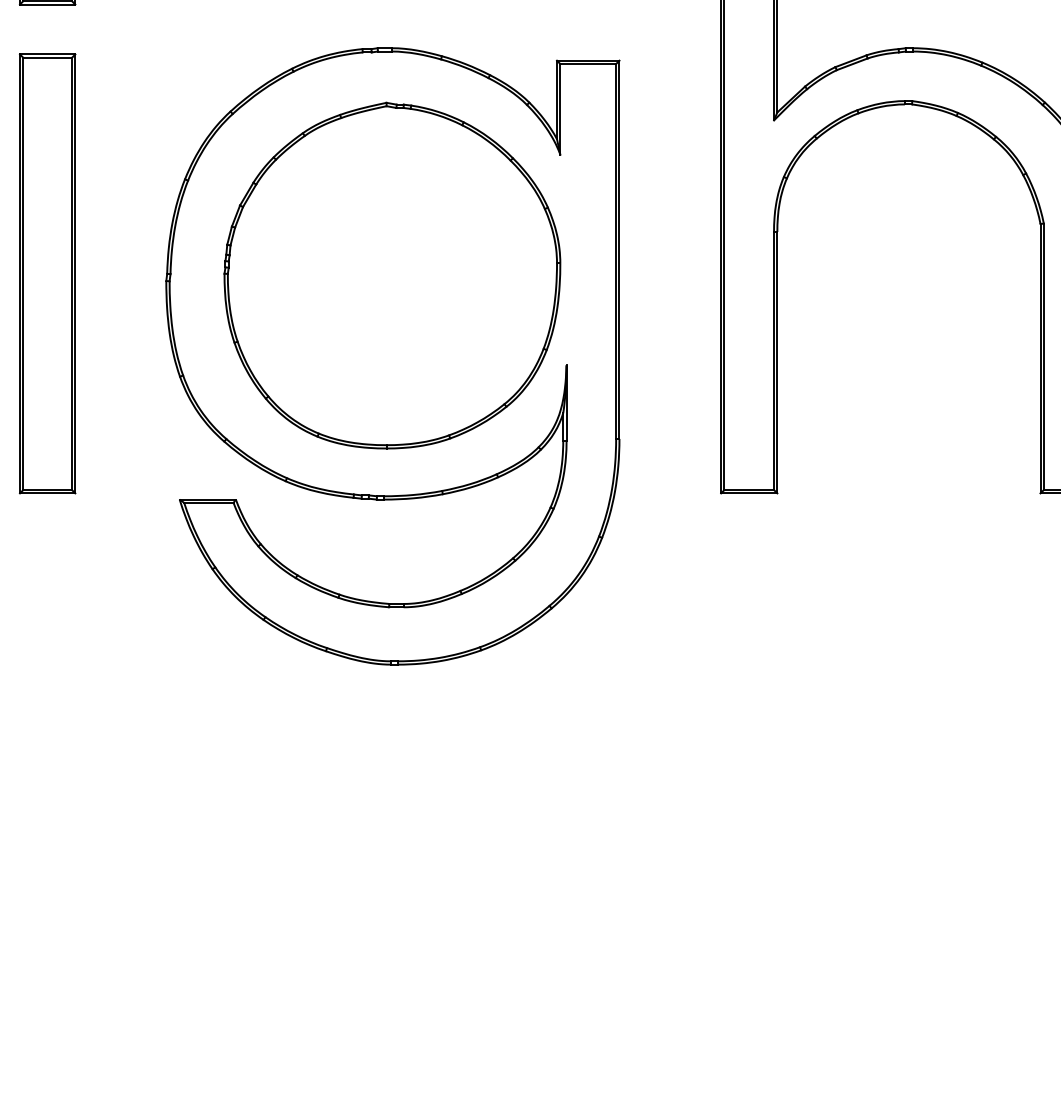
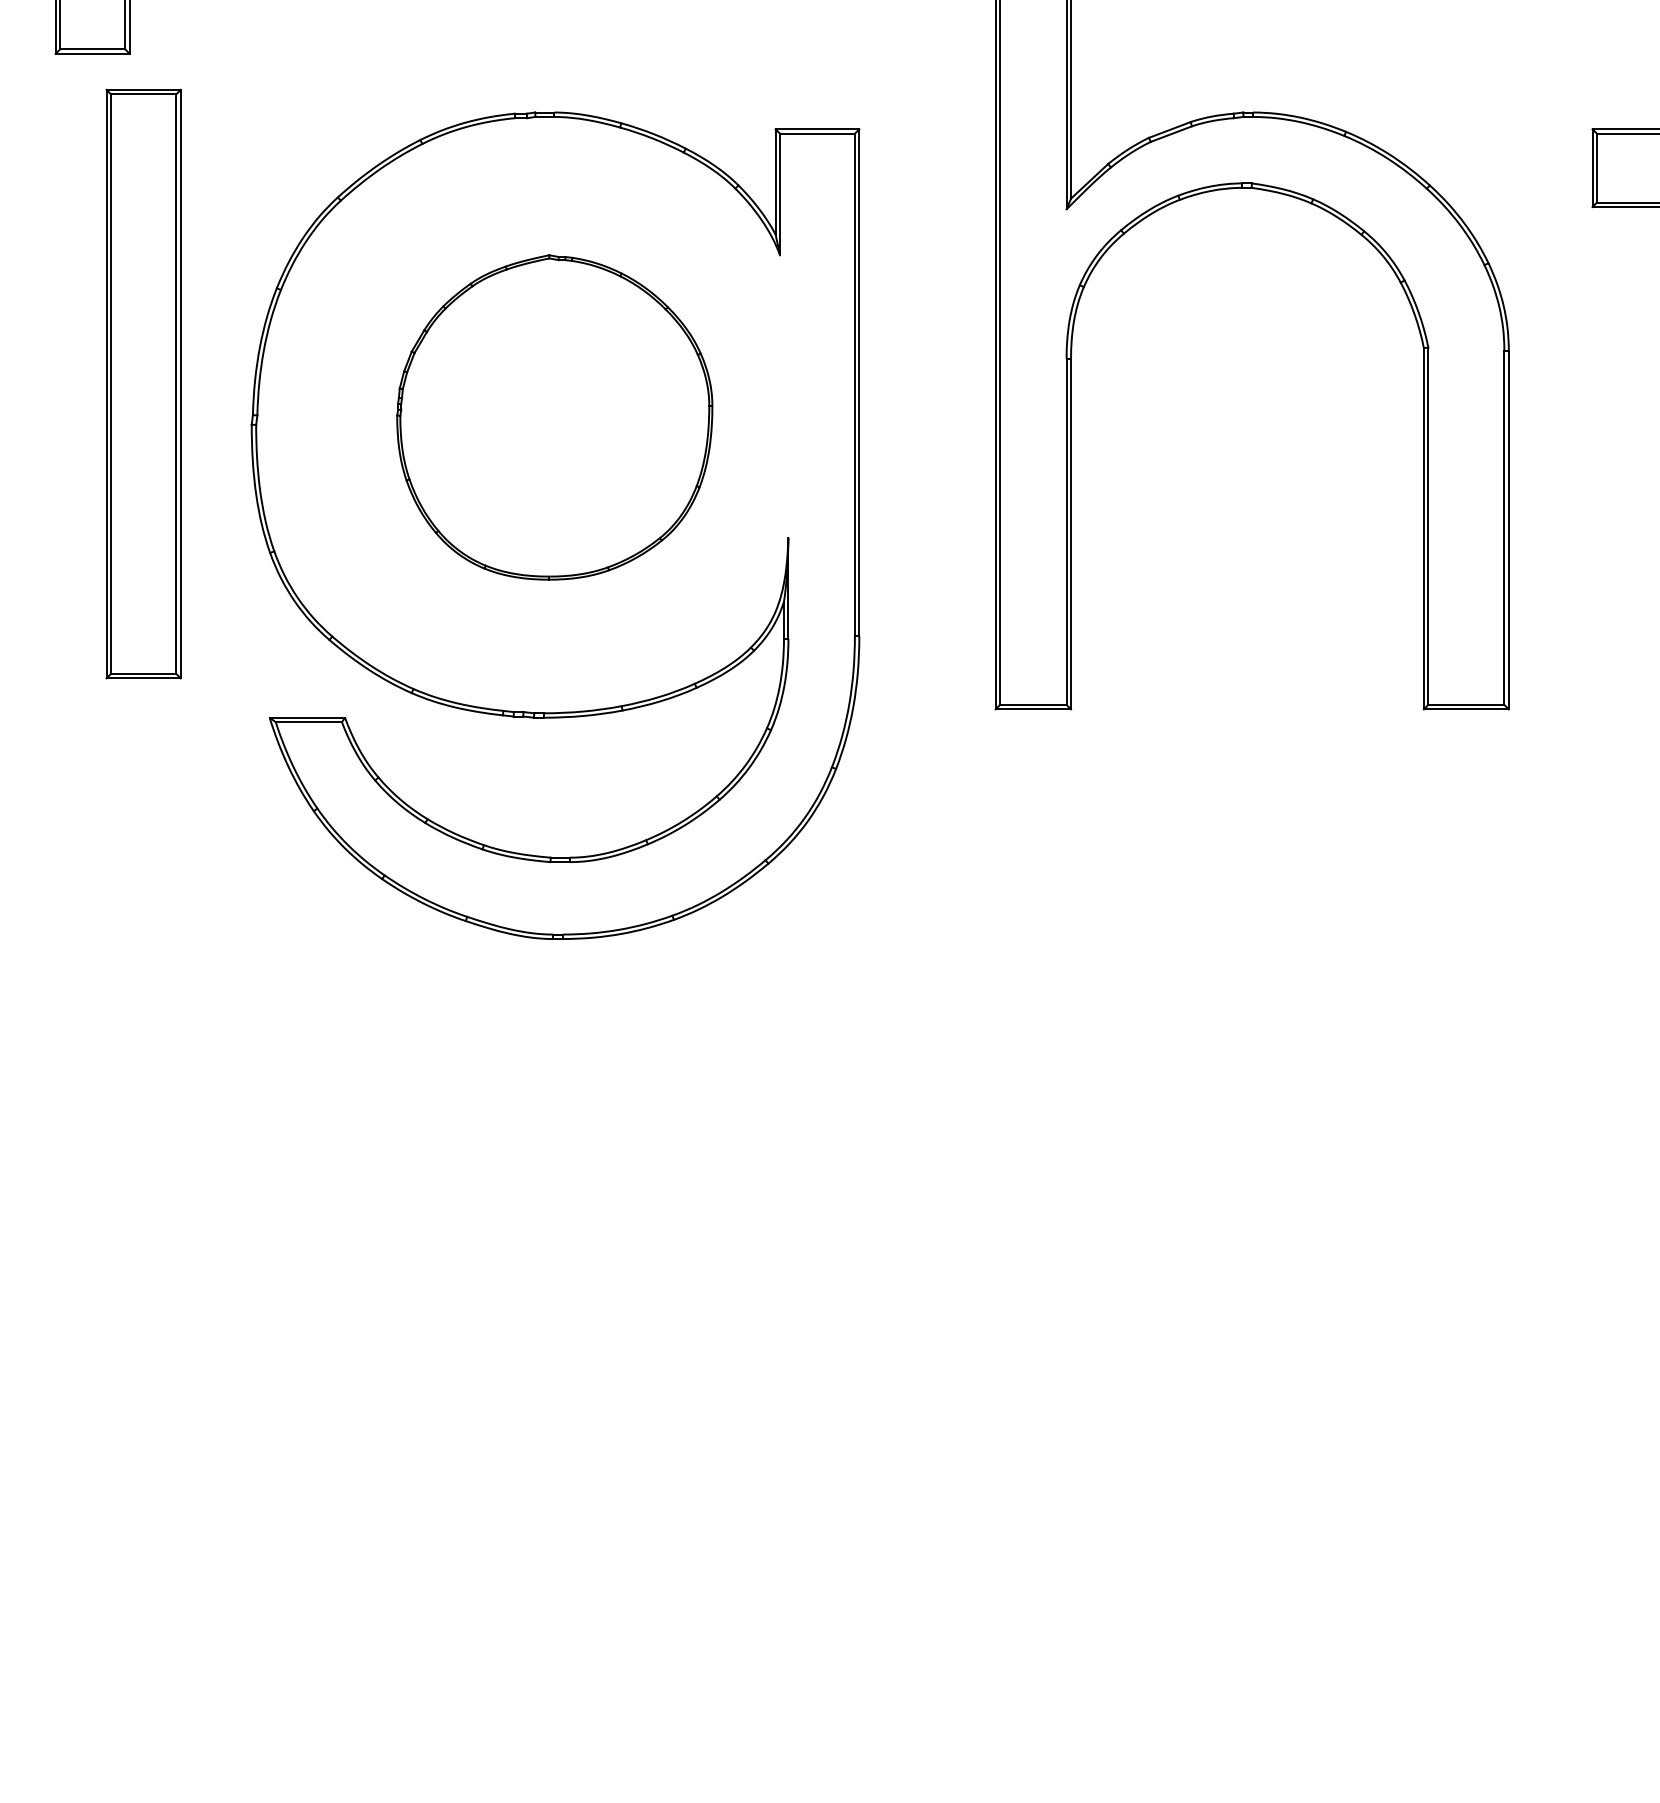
part: (47, 273) -> (143, 383), moved
part: (392, 275) -> (554, 417), size x0.7

